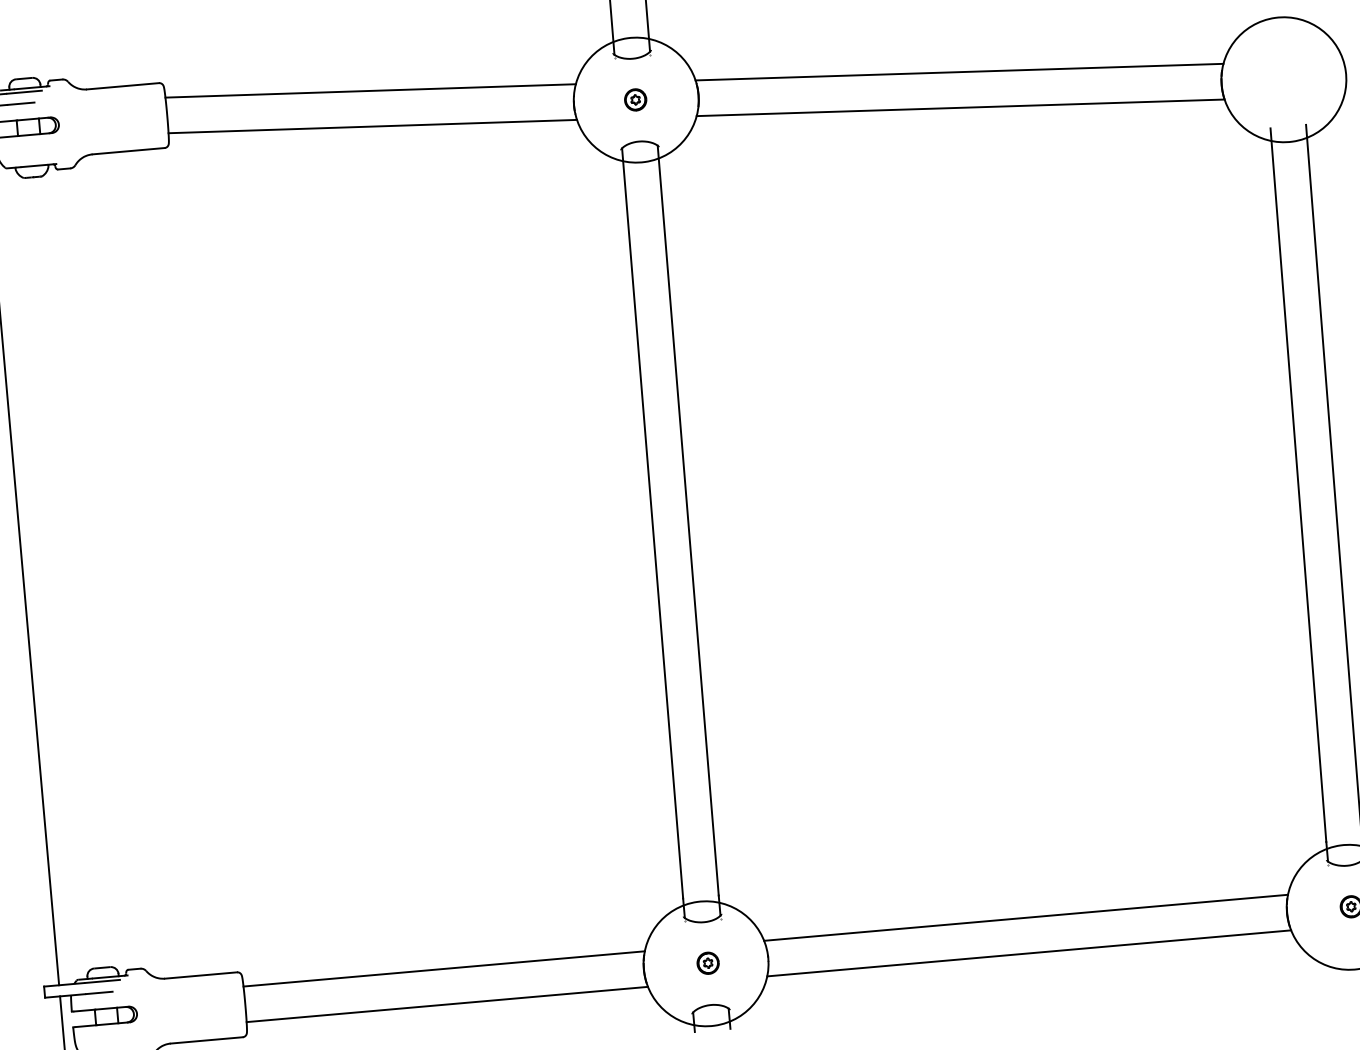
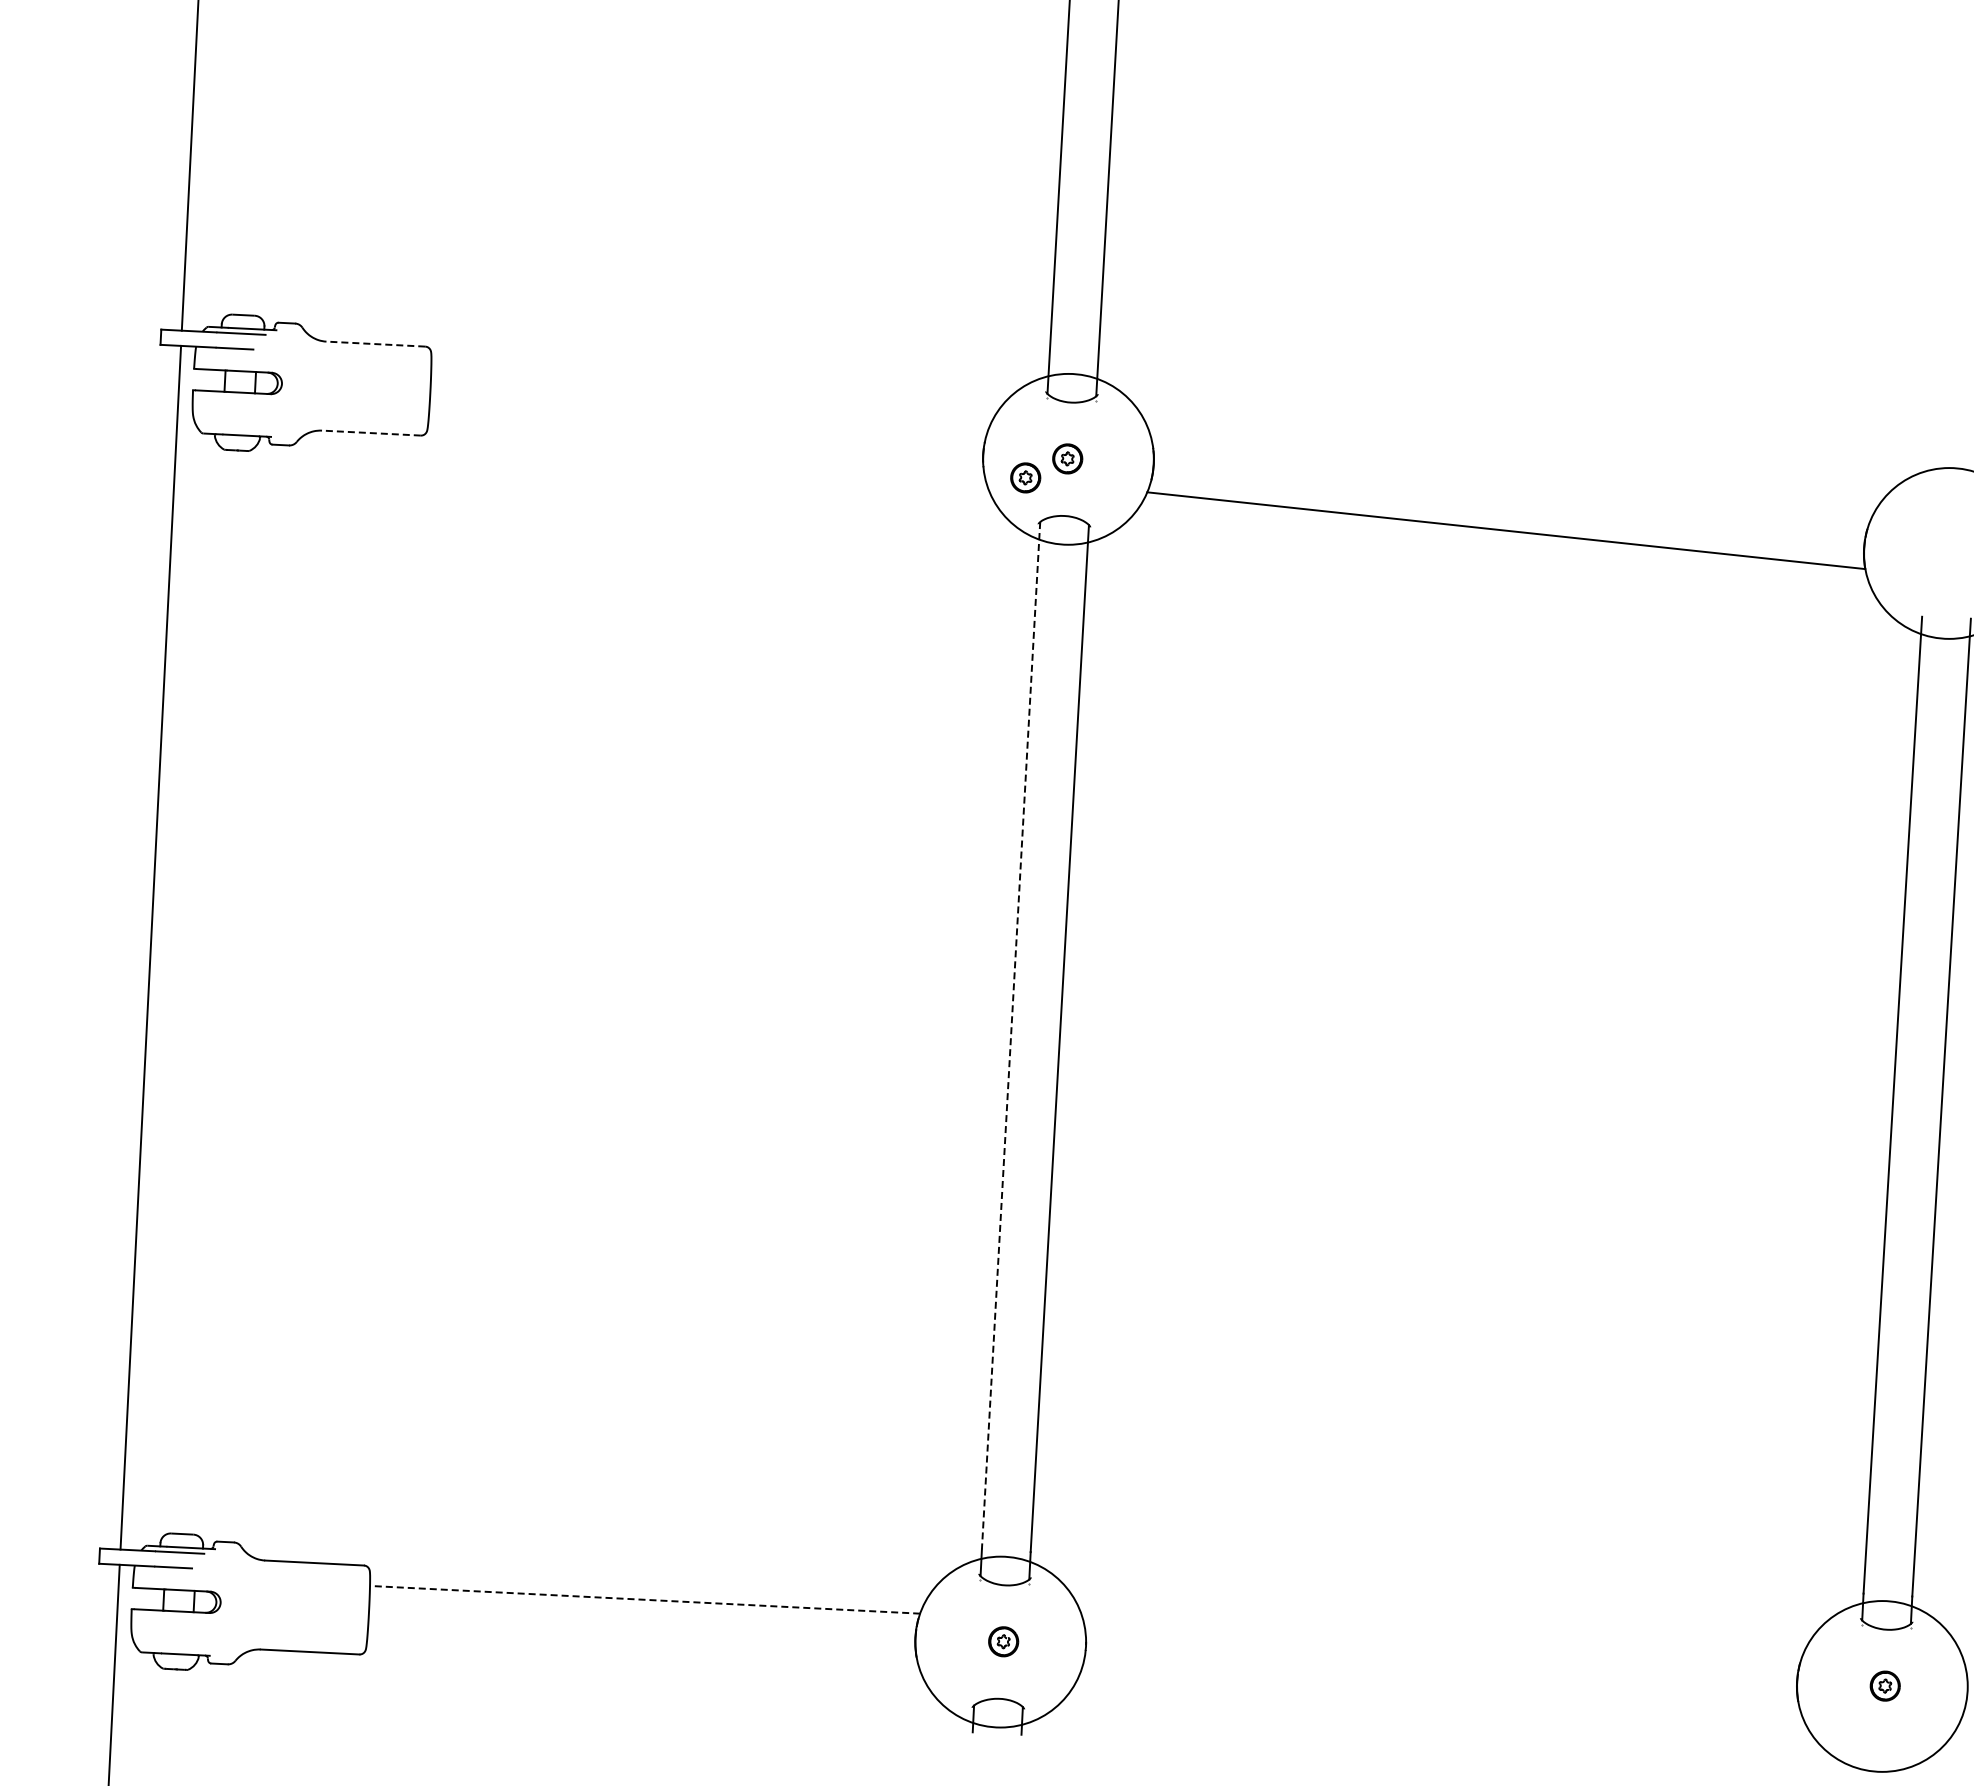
line: (959, 71) -> (1511, 481), removed
line: (122, 86) -> (375, 344), solid -> dashed
line: (370, 90) -> (710, 396), removed
part: (606, 117) -> (1025, 477), added
line: (372, 126) -> (706, 445), removed
line: (128, 151) -> (370, 433), solid -> dashed
line: (653, 523) -> (1011, 1036), solid -> dashed
line: (1025, 917) -> (1442, 1639), removed
line: (1029, 953) -> (1440, 1688), removed
line: (443, 968) -> (644, 1599), solid -> dashed
line: (447, 1004) -> (642, 1648), removed

